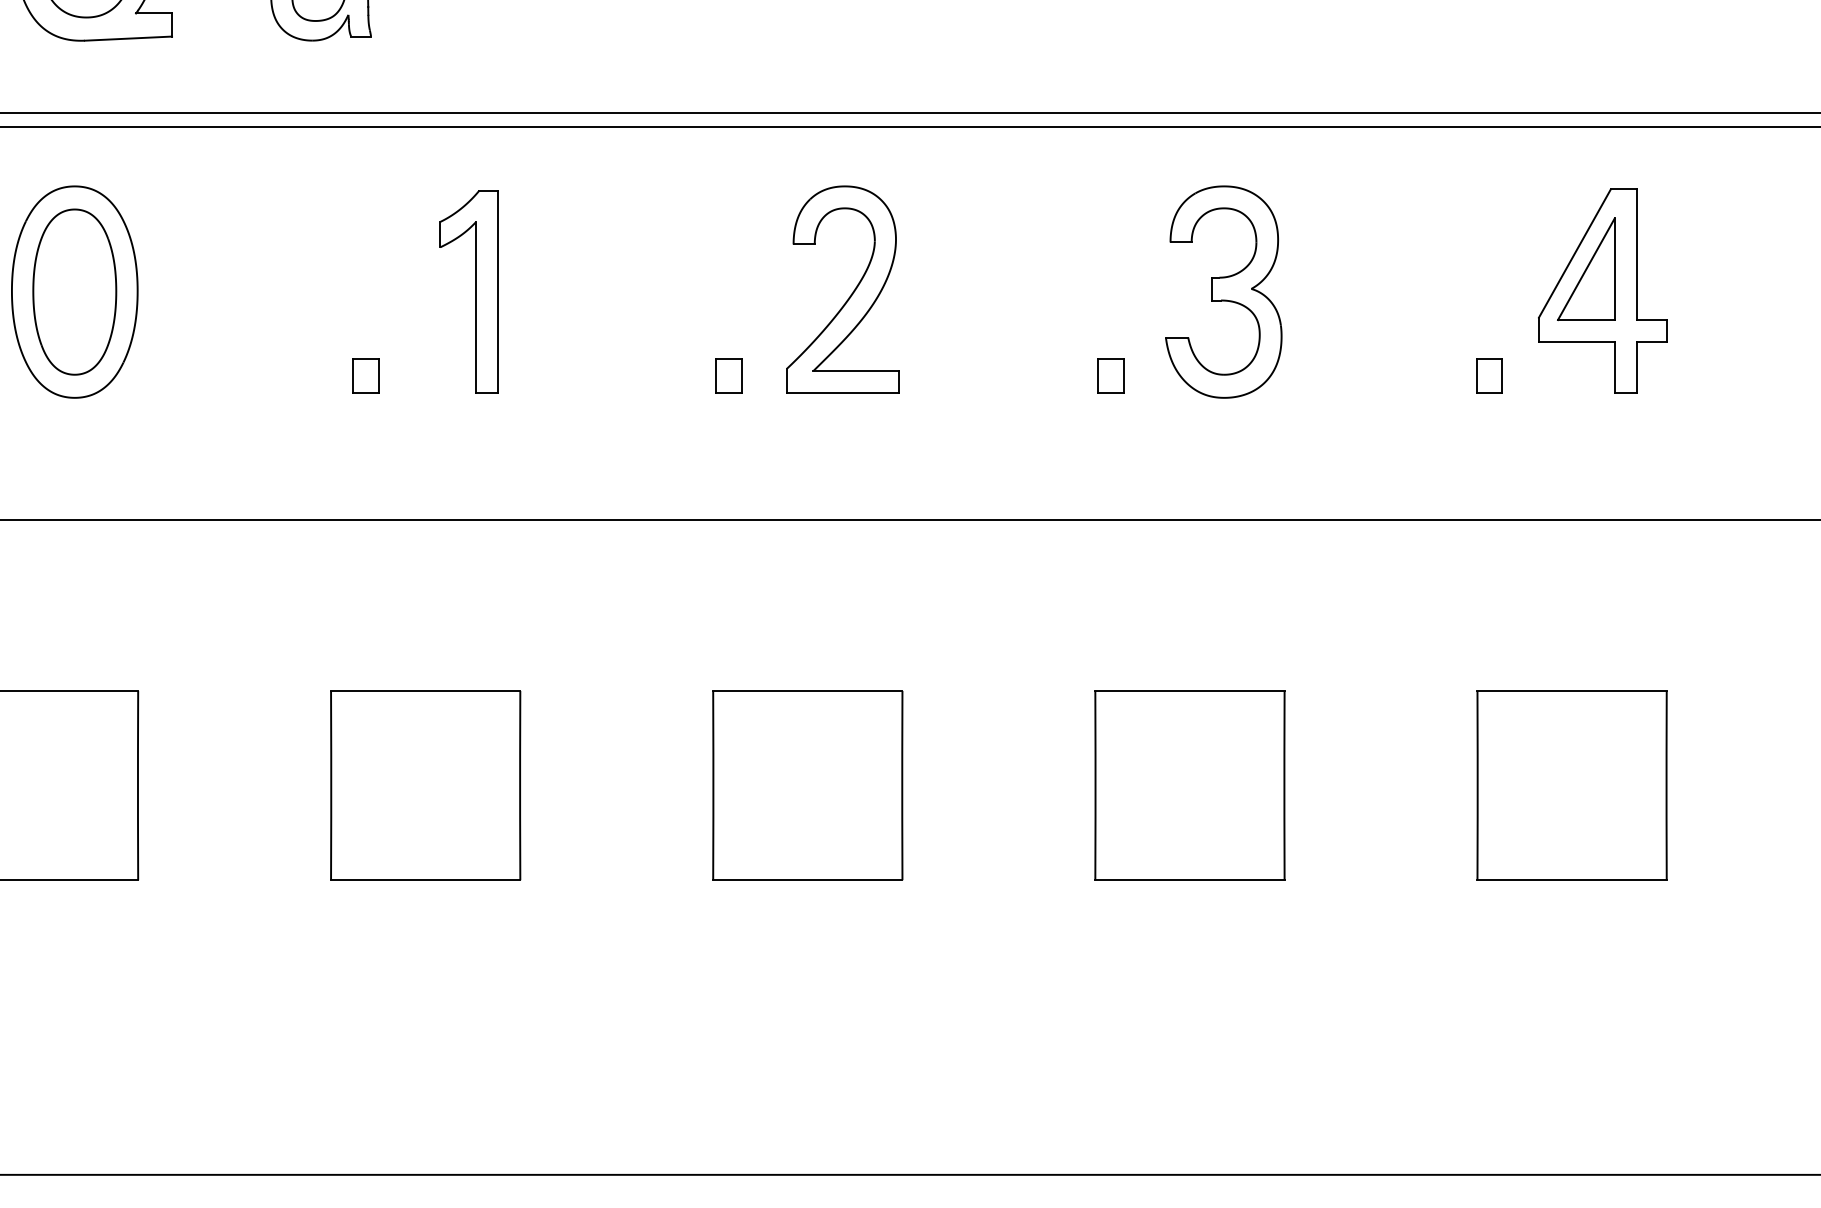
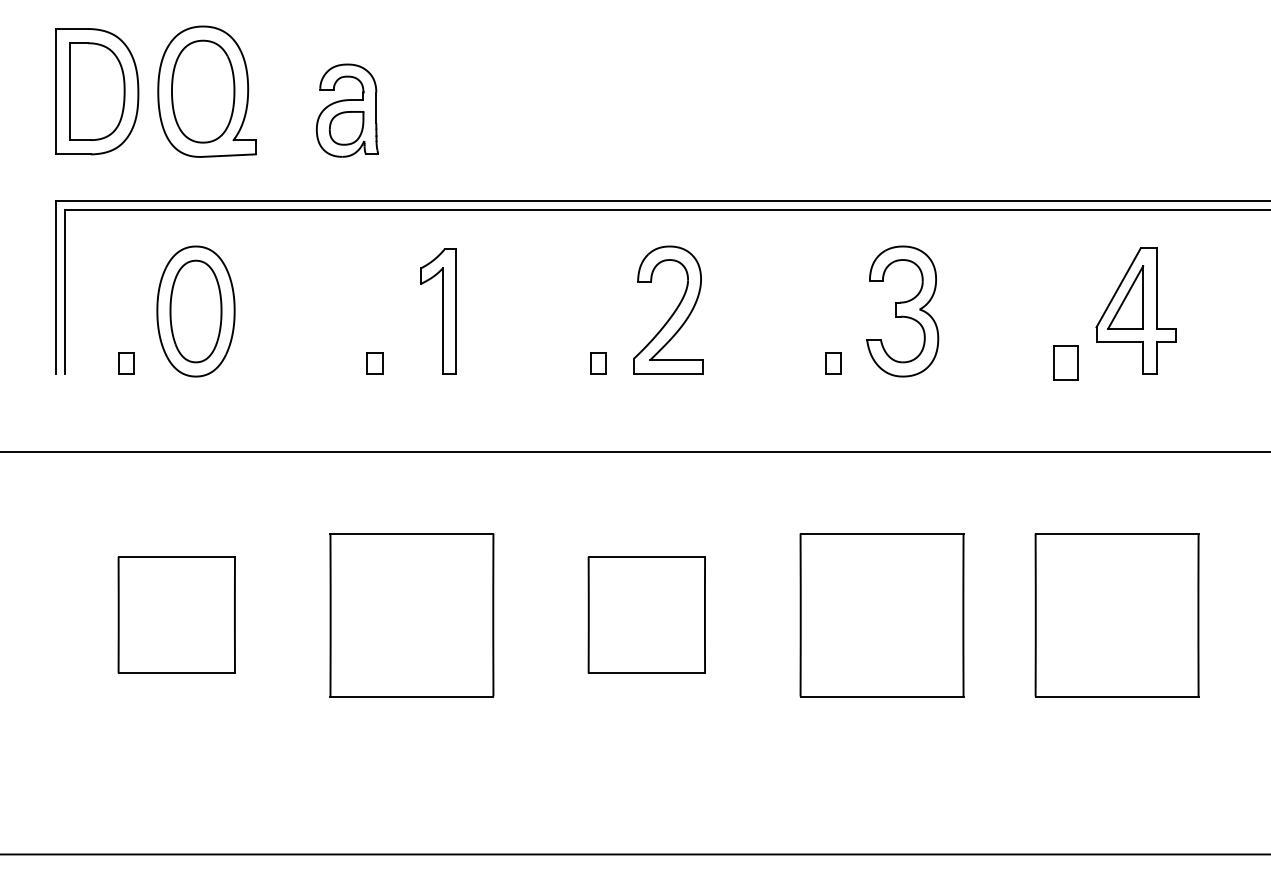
part: (1488, 376) -> (1065, 363), size x1.6
part: (425, 784) -> (411, 614), size x1.4
part: (1189, 784) -> (881, 614), size x1.4
part: (1571, 784) -> (1116, 614), size x1.4

